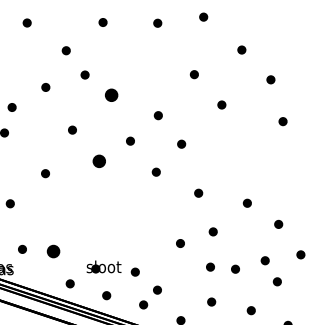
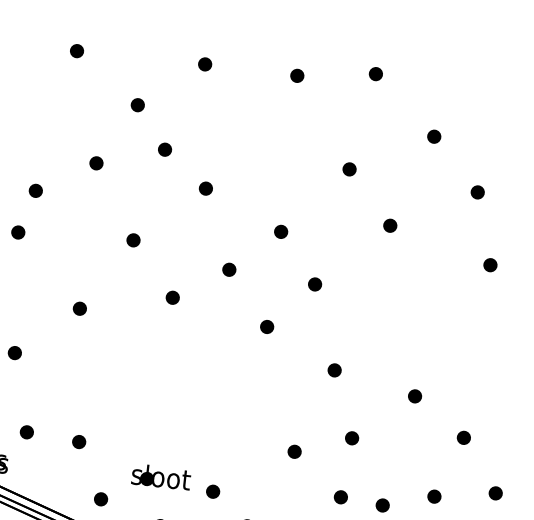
part: (111, 94) -> (205, 187), size x0.62
part: (98, 160) -> (171, 296), size x0.62
part: (53, 251) -> (78, 441), size x0.62

